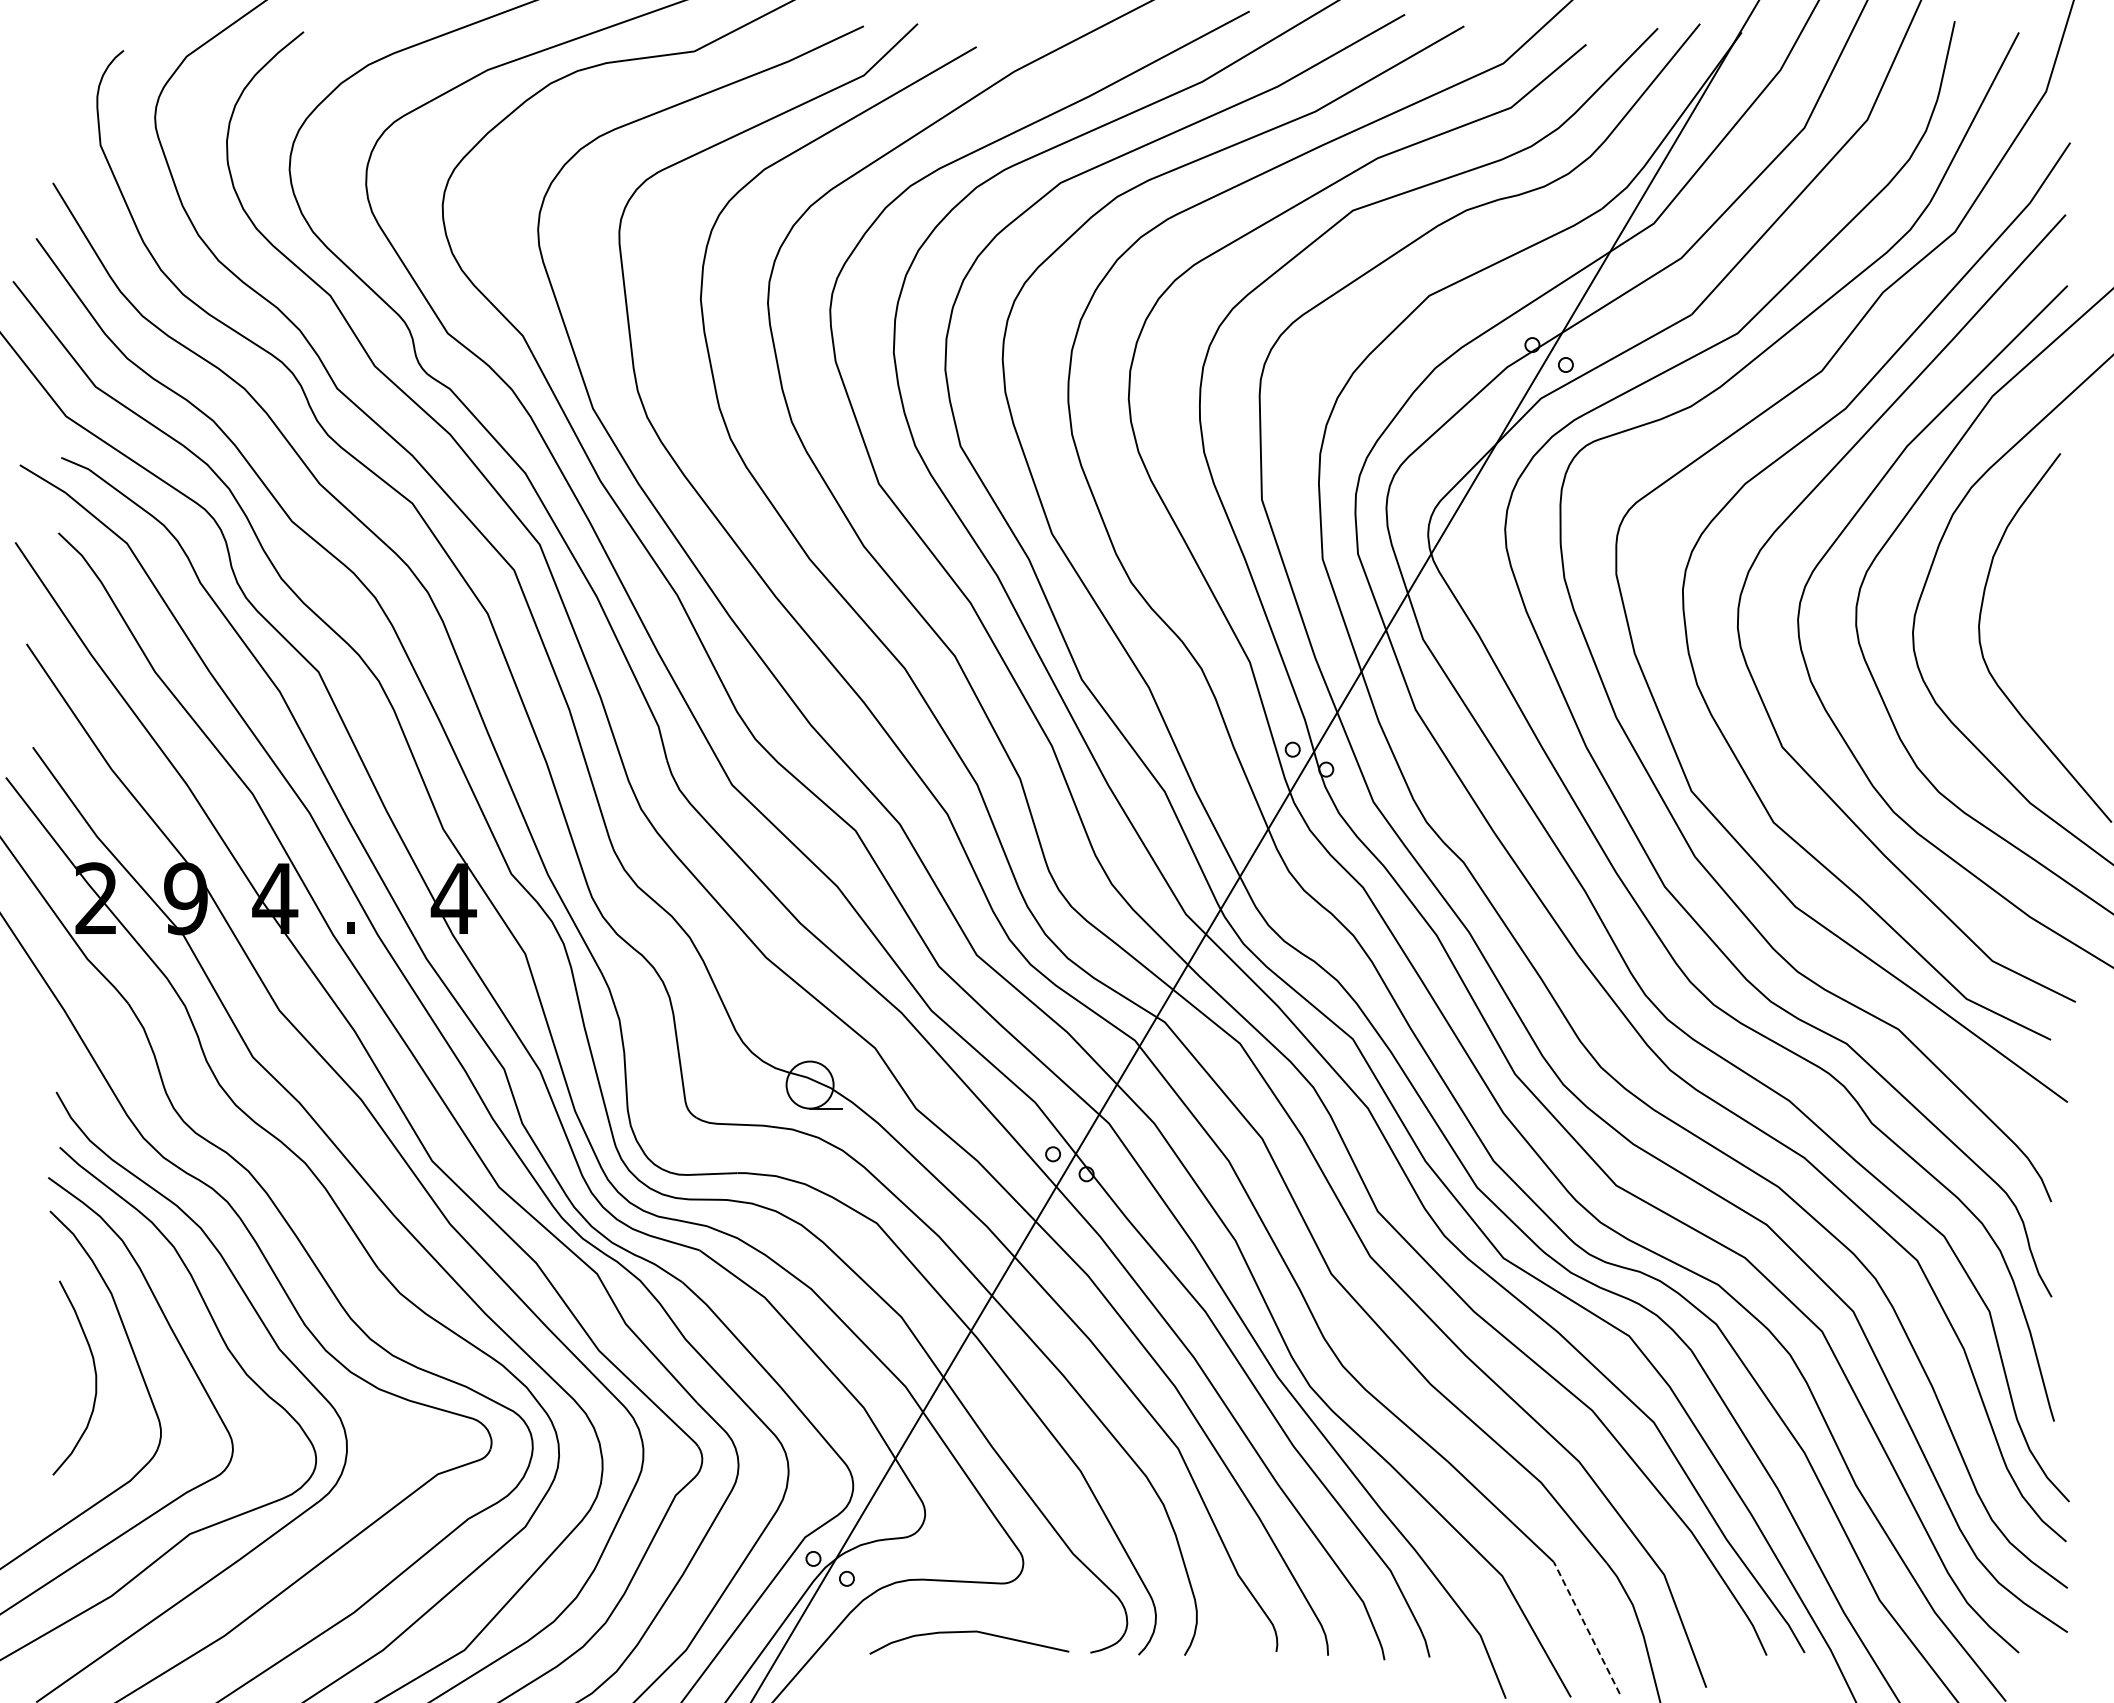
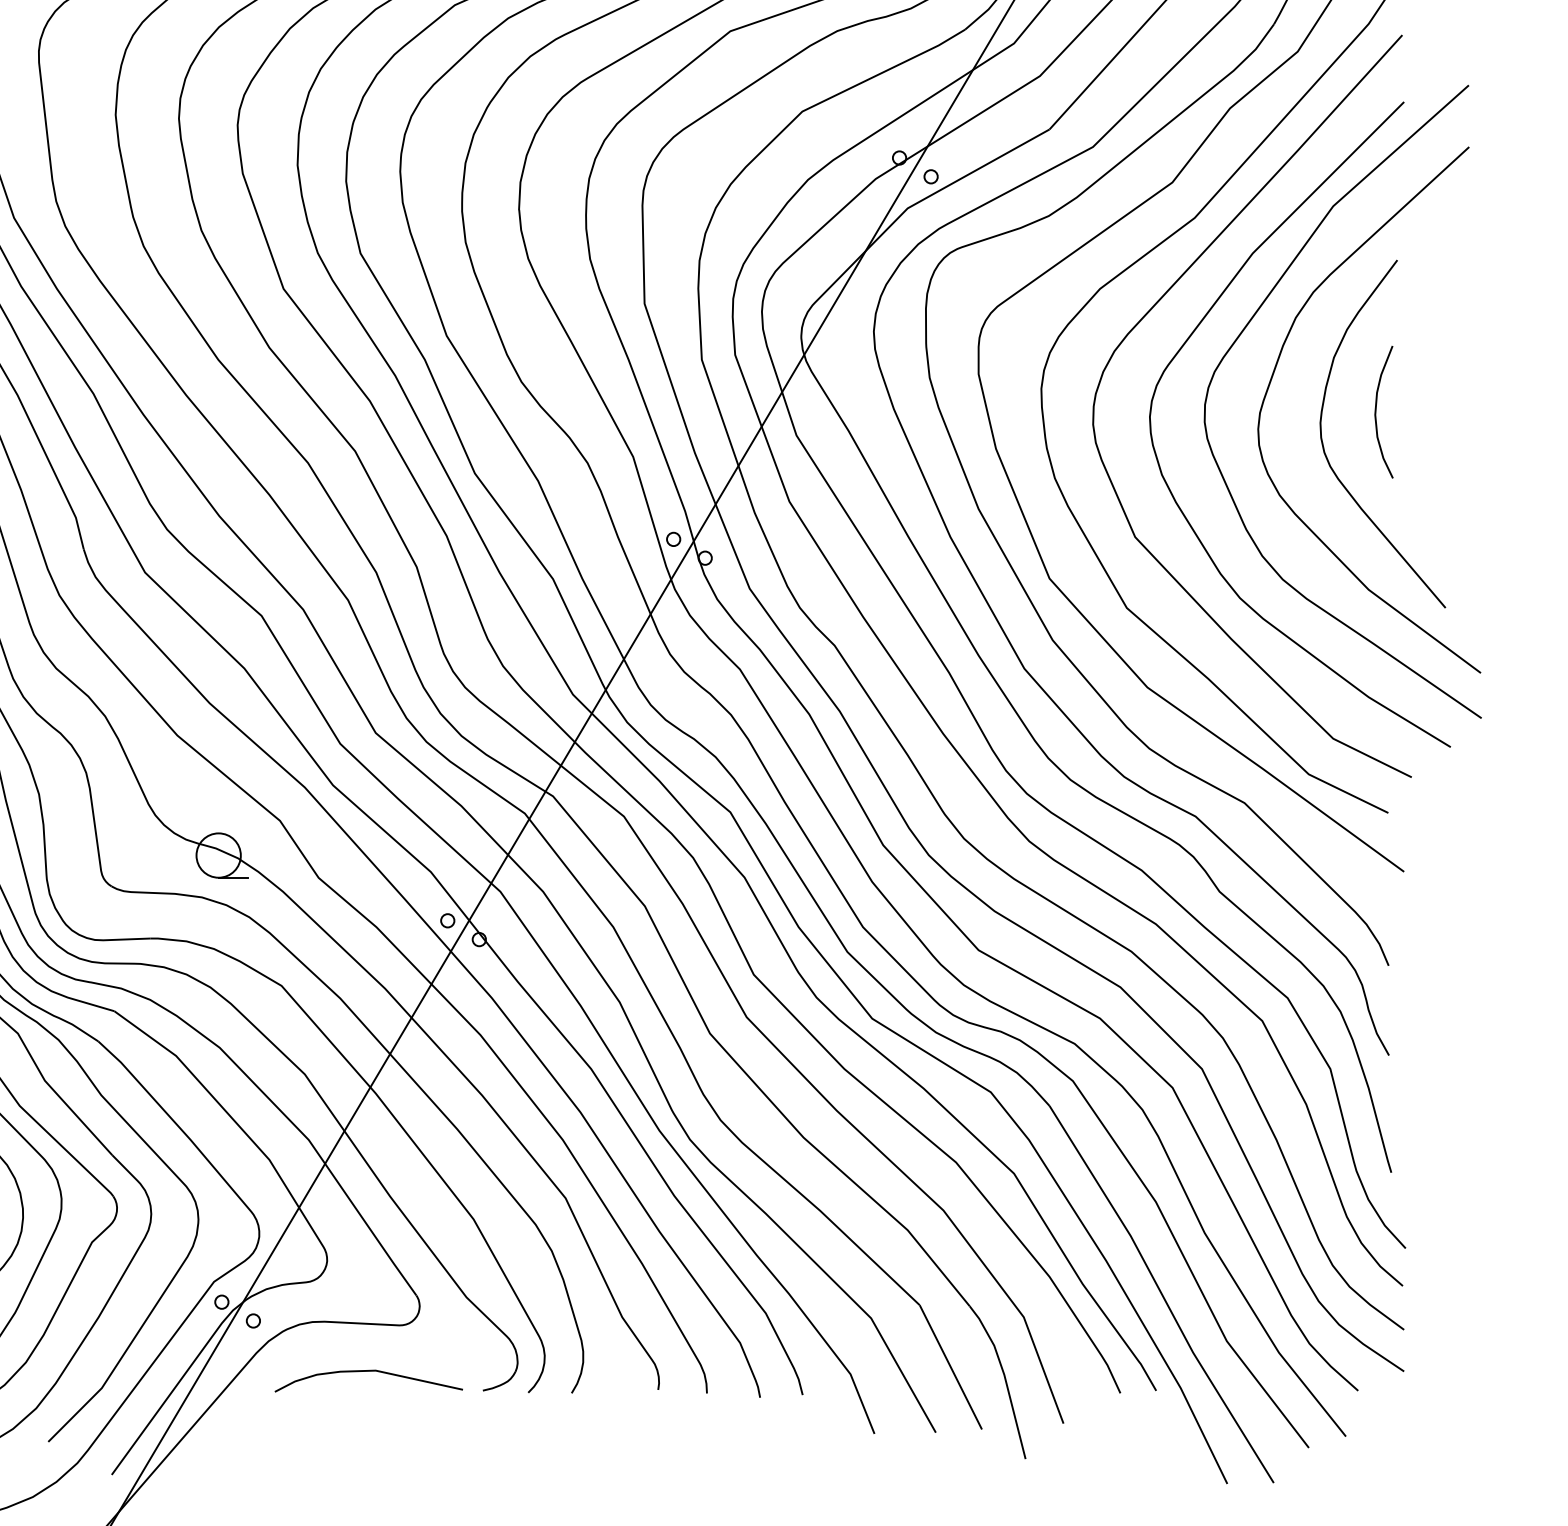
curve: (2038, 614) -> (1376, 411), added
line: (1586, 1628) -> (950, 1367), dashed -> solid

